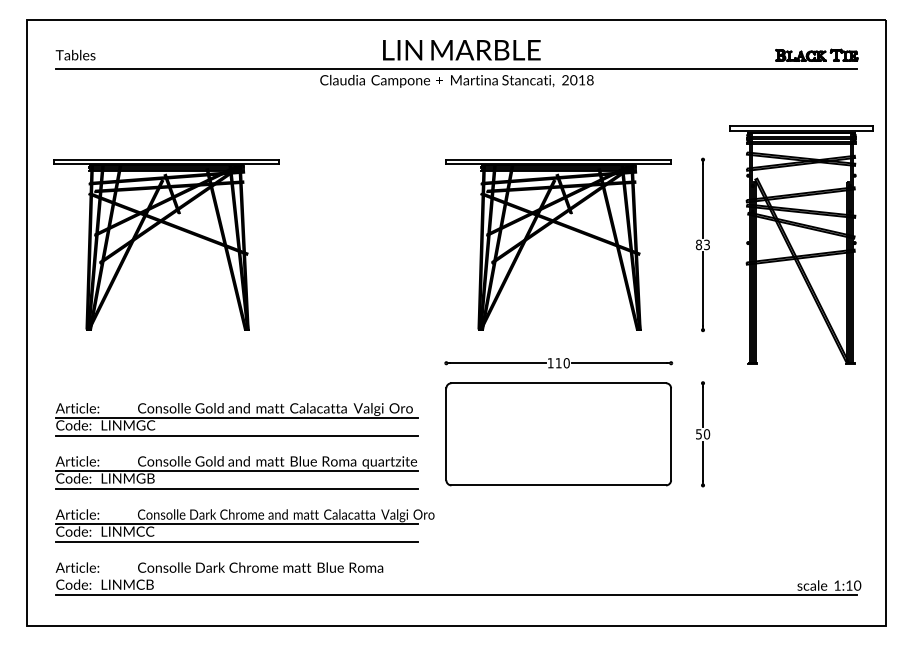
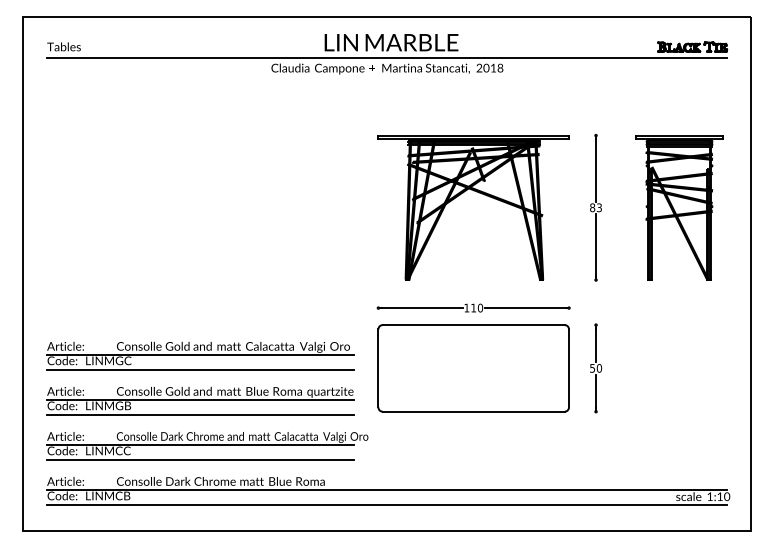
part: (174, 228) -> (147, 193), removed
part: (801, 244) -> (679, 207), size x0.71
line: (456, 577) -> (387, 489), added

